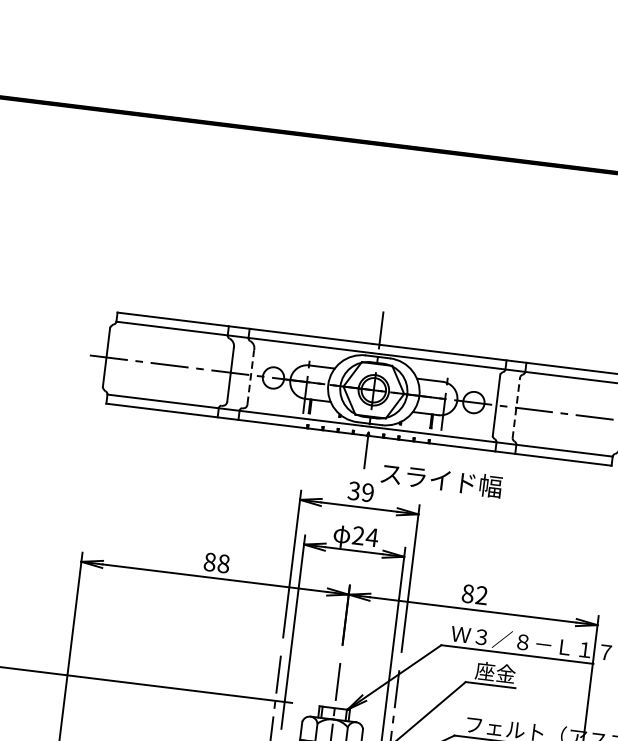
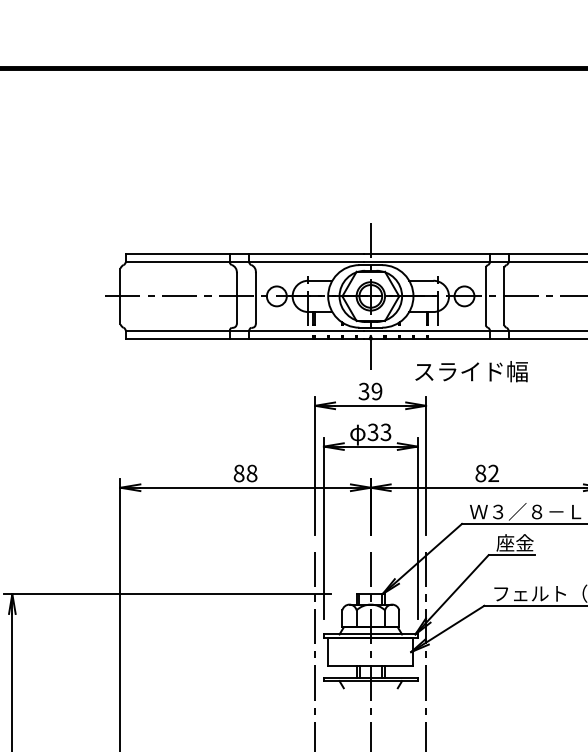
line: (250, 376) -> (255, 297), dashed -> solid
line: (516, 406) -> (504, 295), dashed -> solid
text: (441, 480) -> (471, 371), moved
text: (365, 536) -> (379, 432), 24 -> 33

